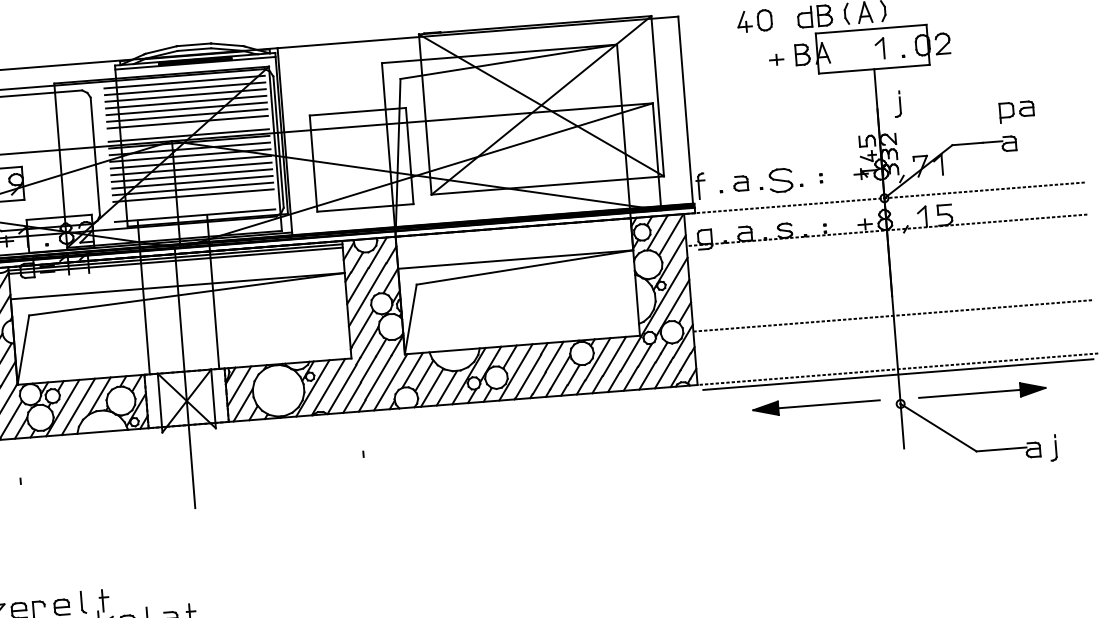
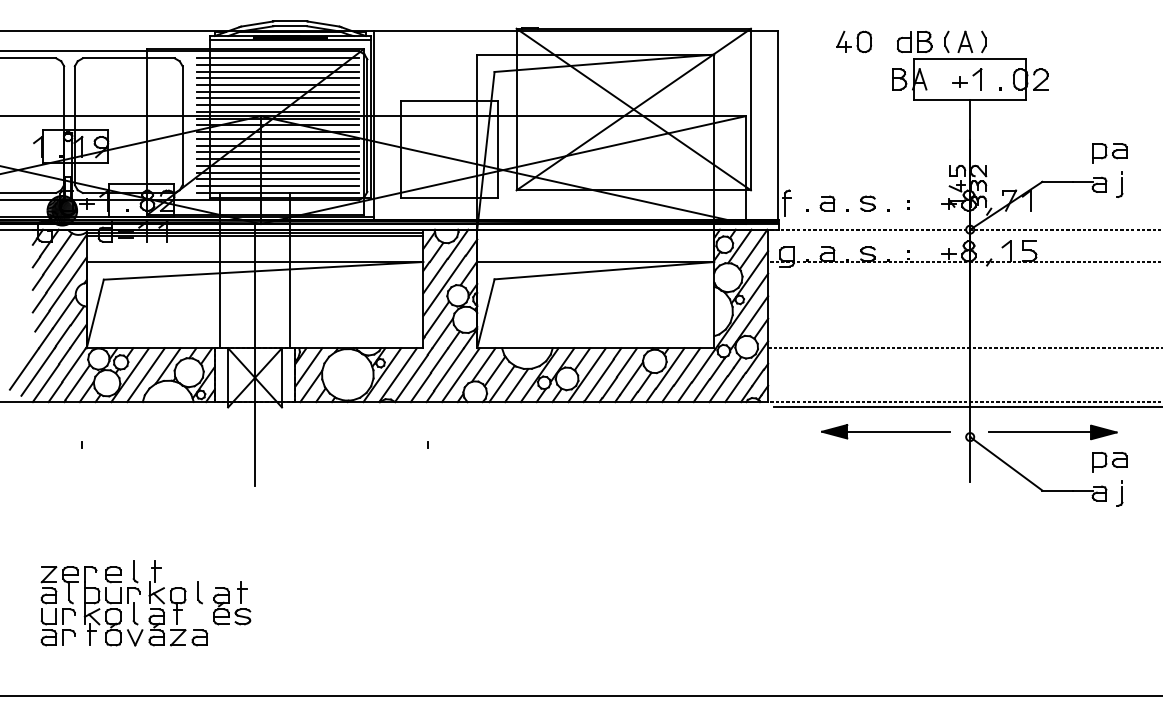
part: (776, 58) -> (959, 81), moved
part: (897, 104) -> (1119, 184), moved
line: (187, 129) -> (277, 105), added
part: (780, 180) -> (867, 203), size x0.62
line: (193, 202) -> (277, 179), added
line: (194, 209) -> (277, 186), added
part: (1040, 418) -> (1109, 462), added

